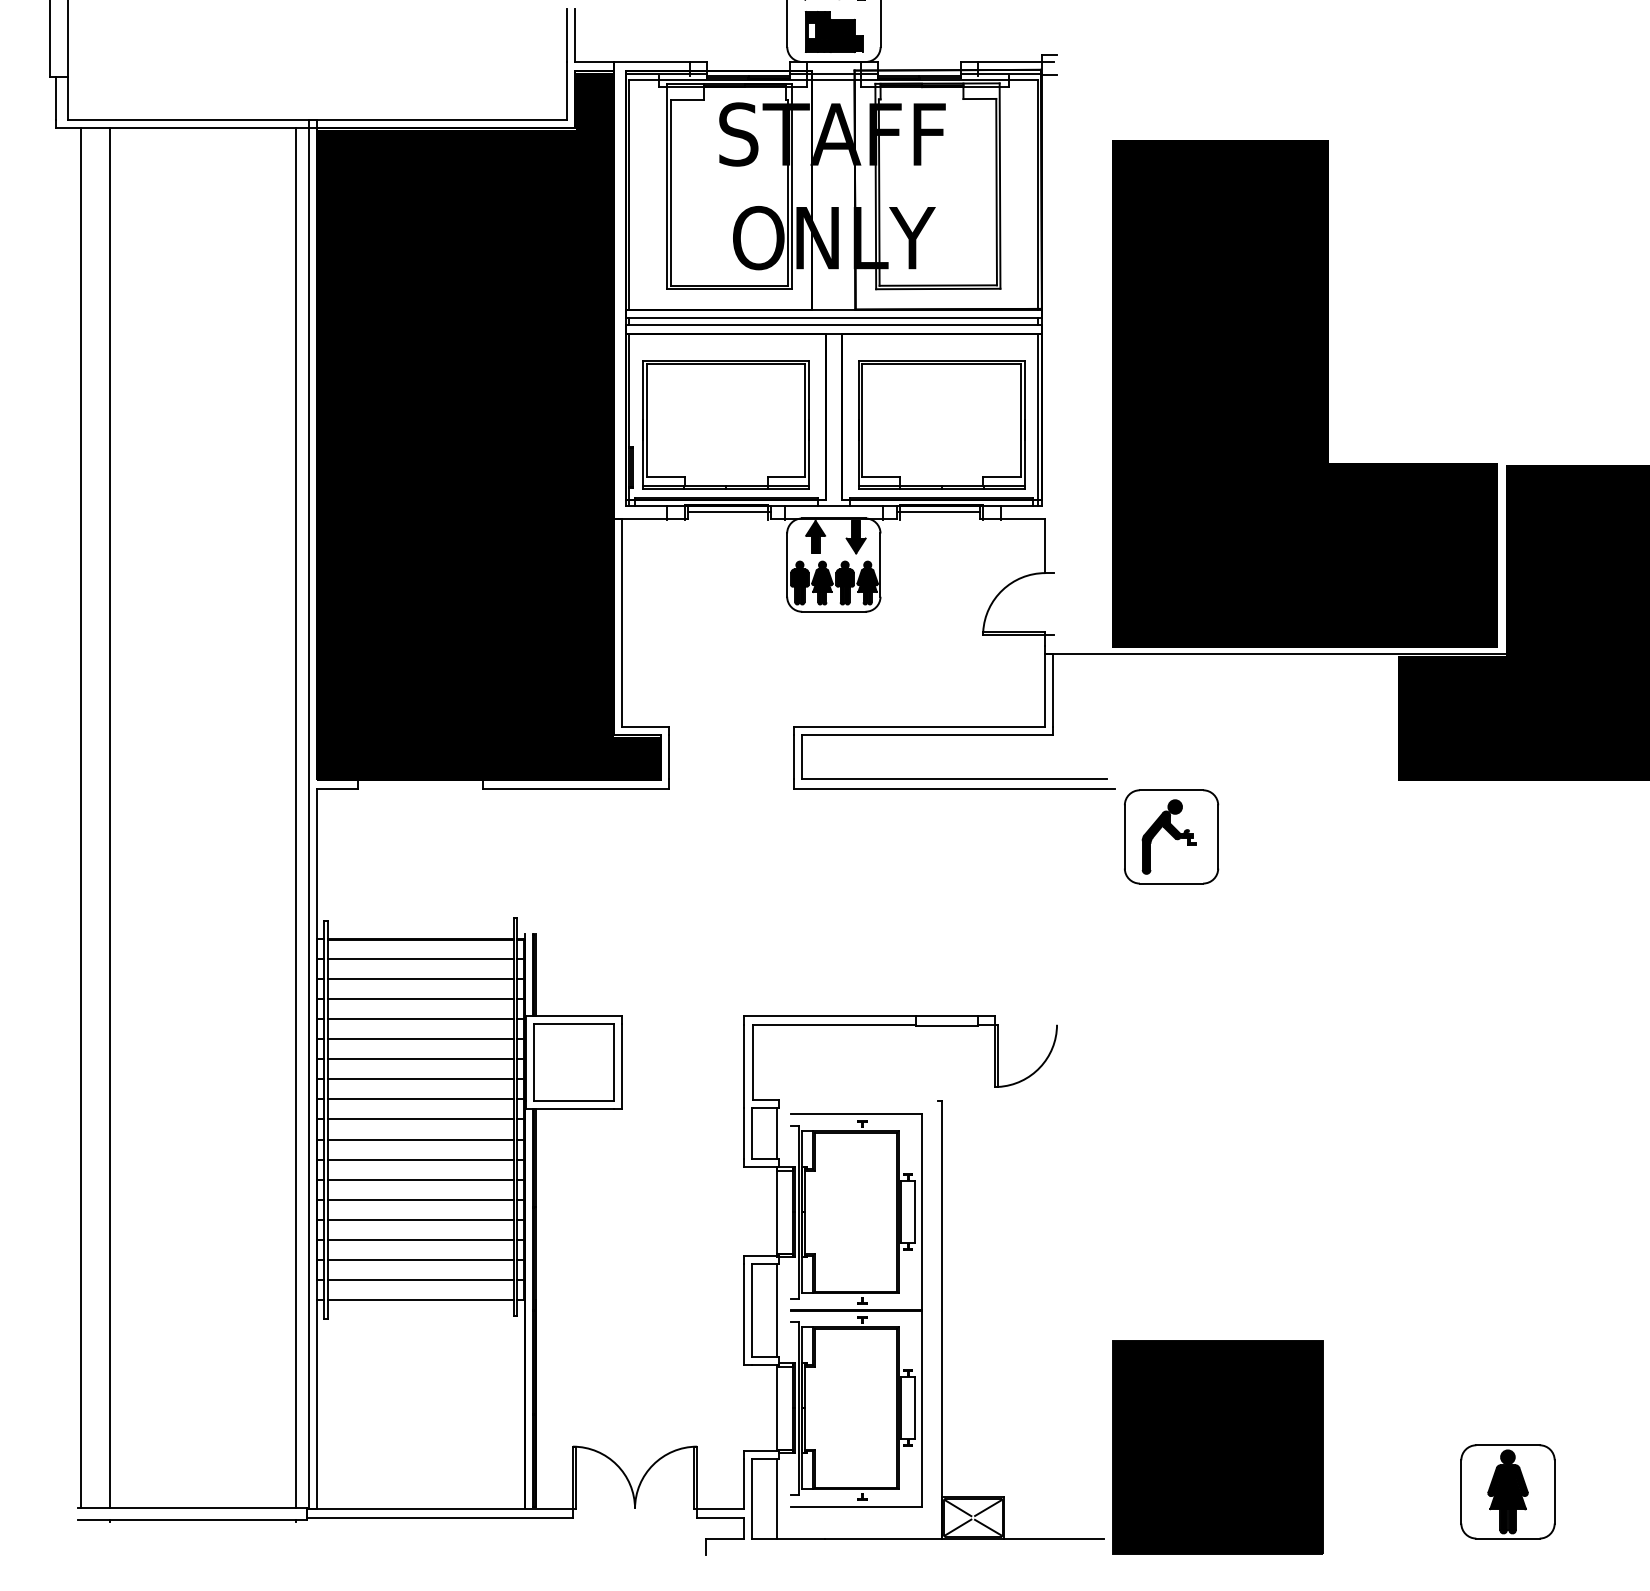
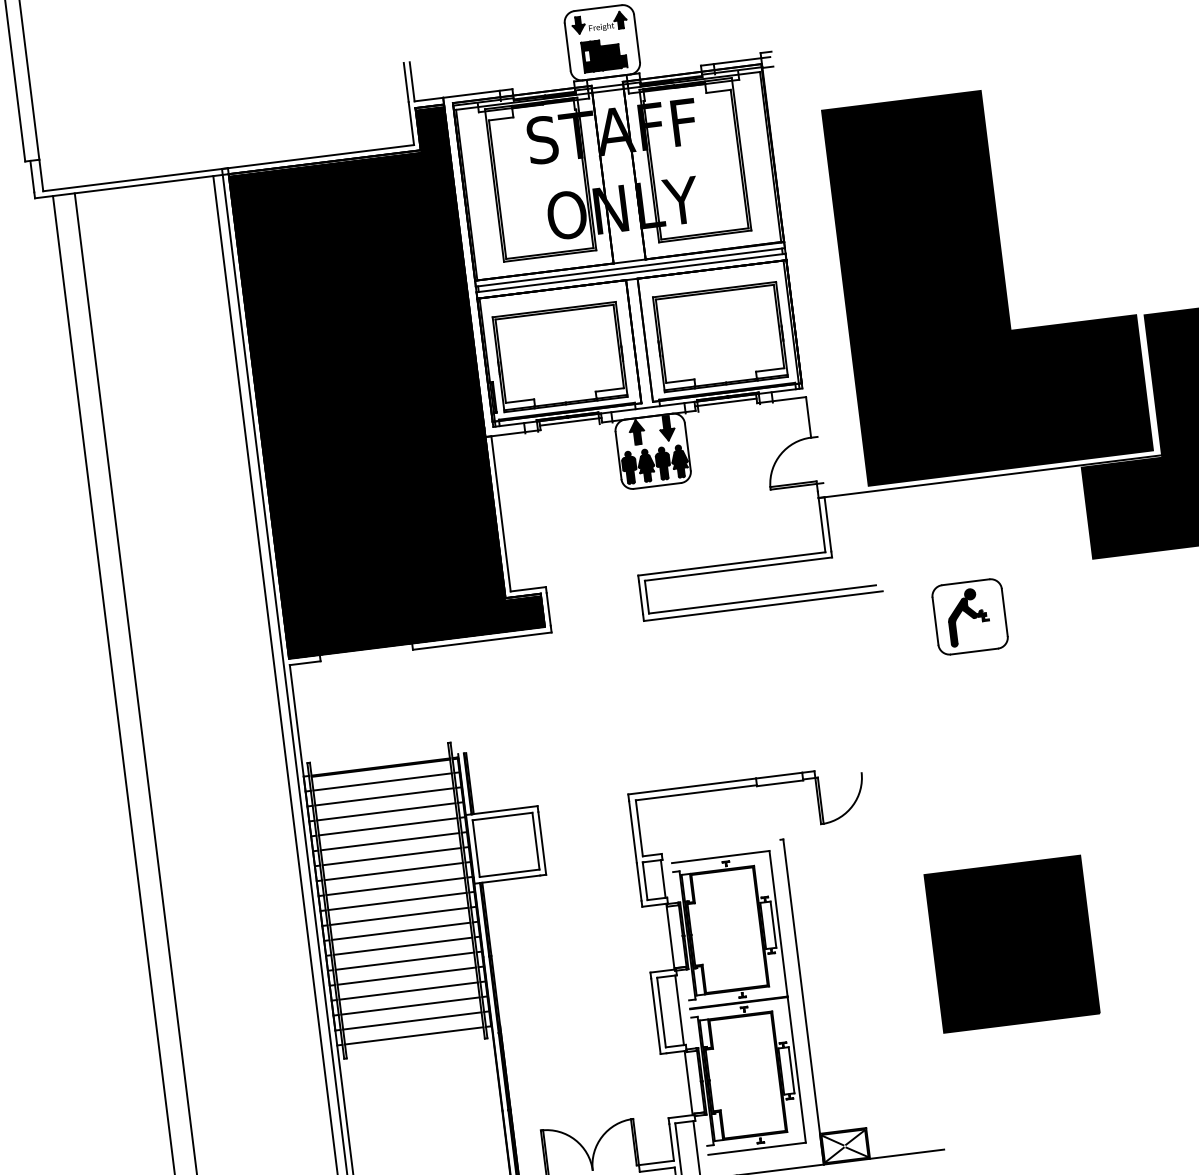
part: (1171, 836) -> (970, 616), moved
part: (1217, 1447) -> (1011, 944), moved

